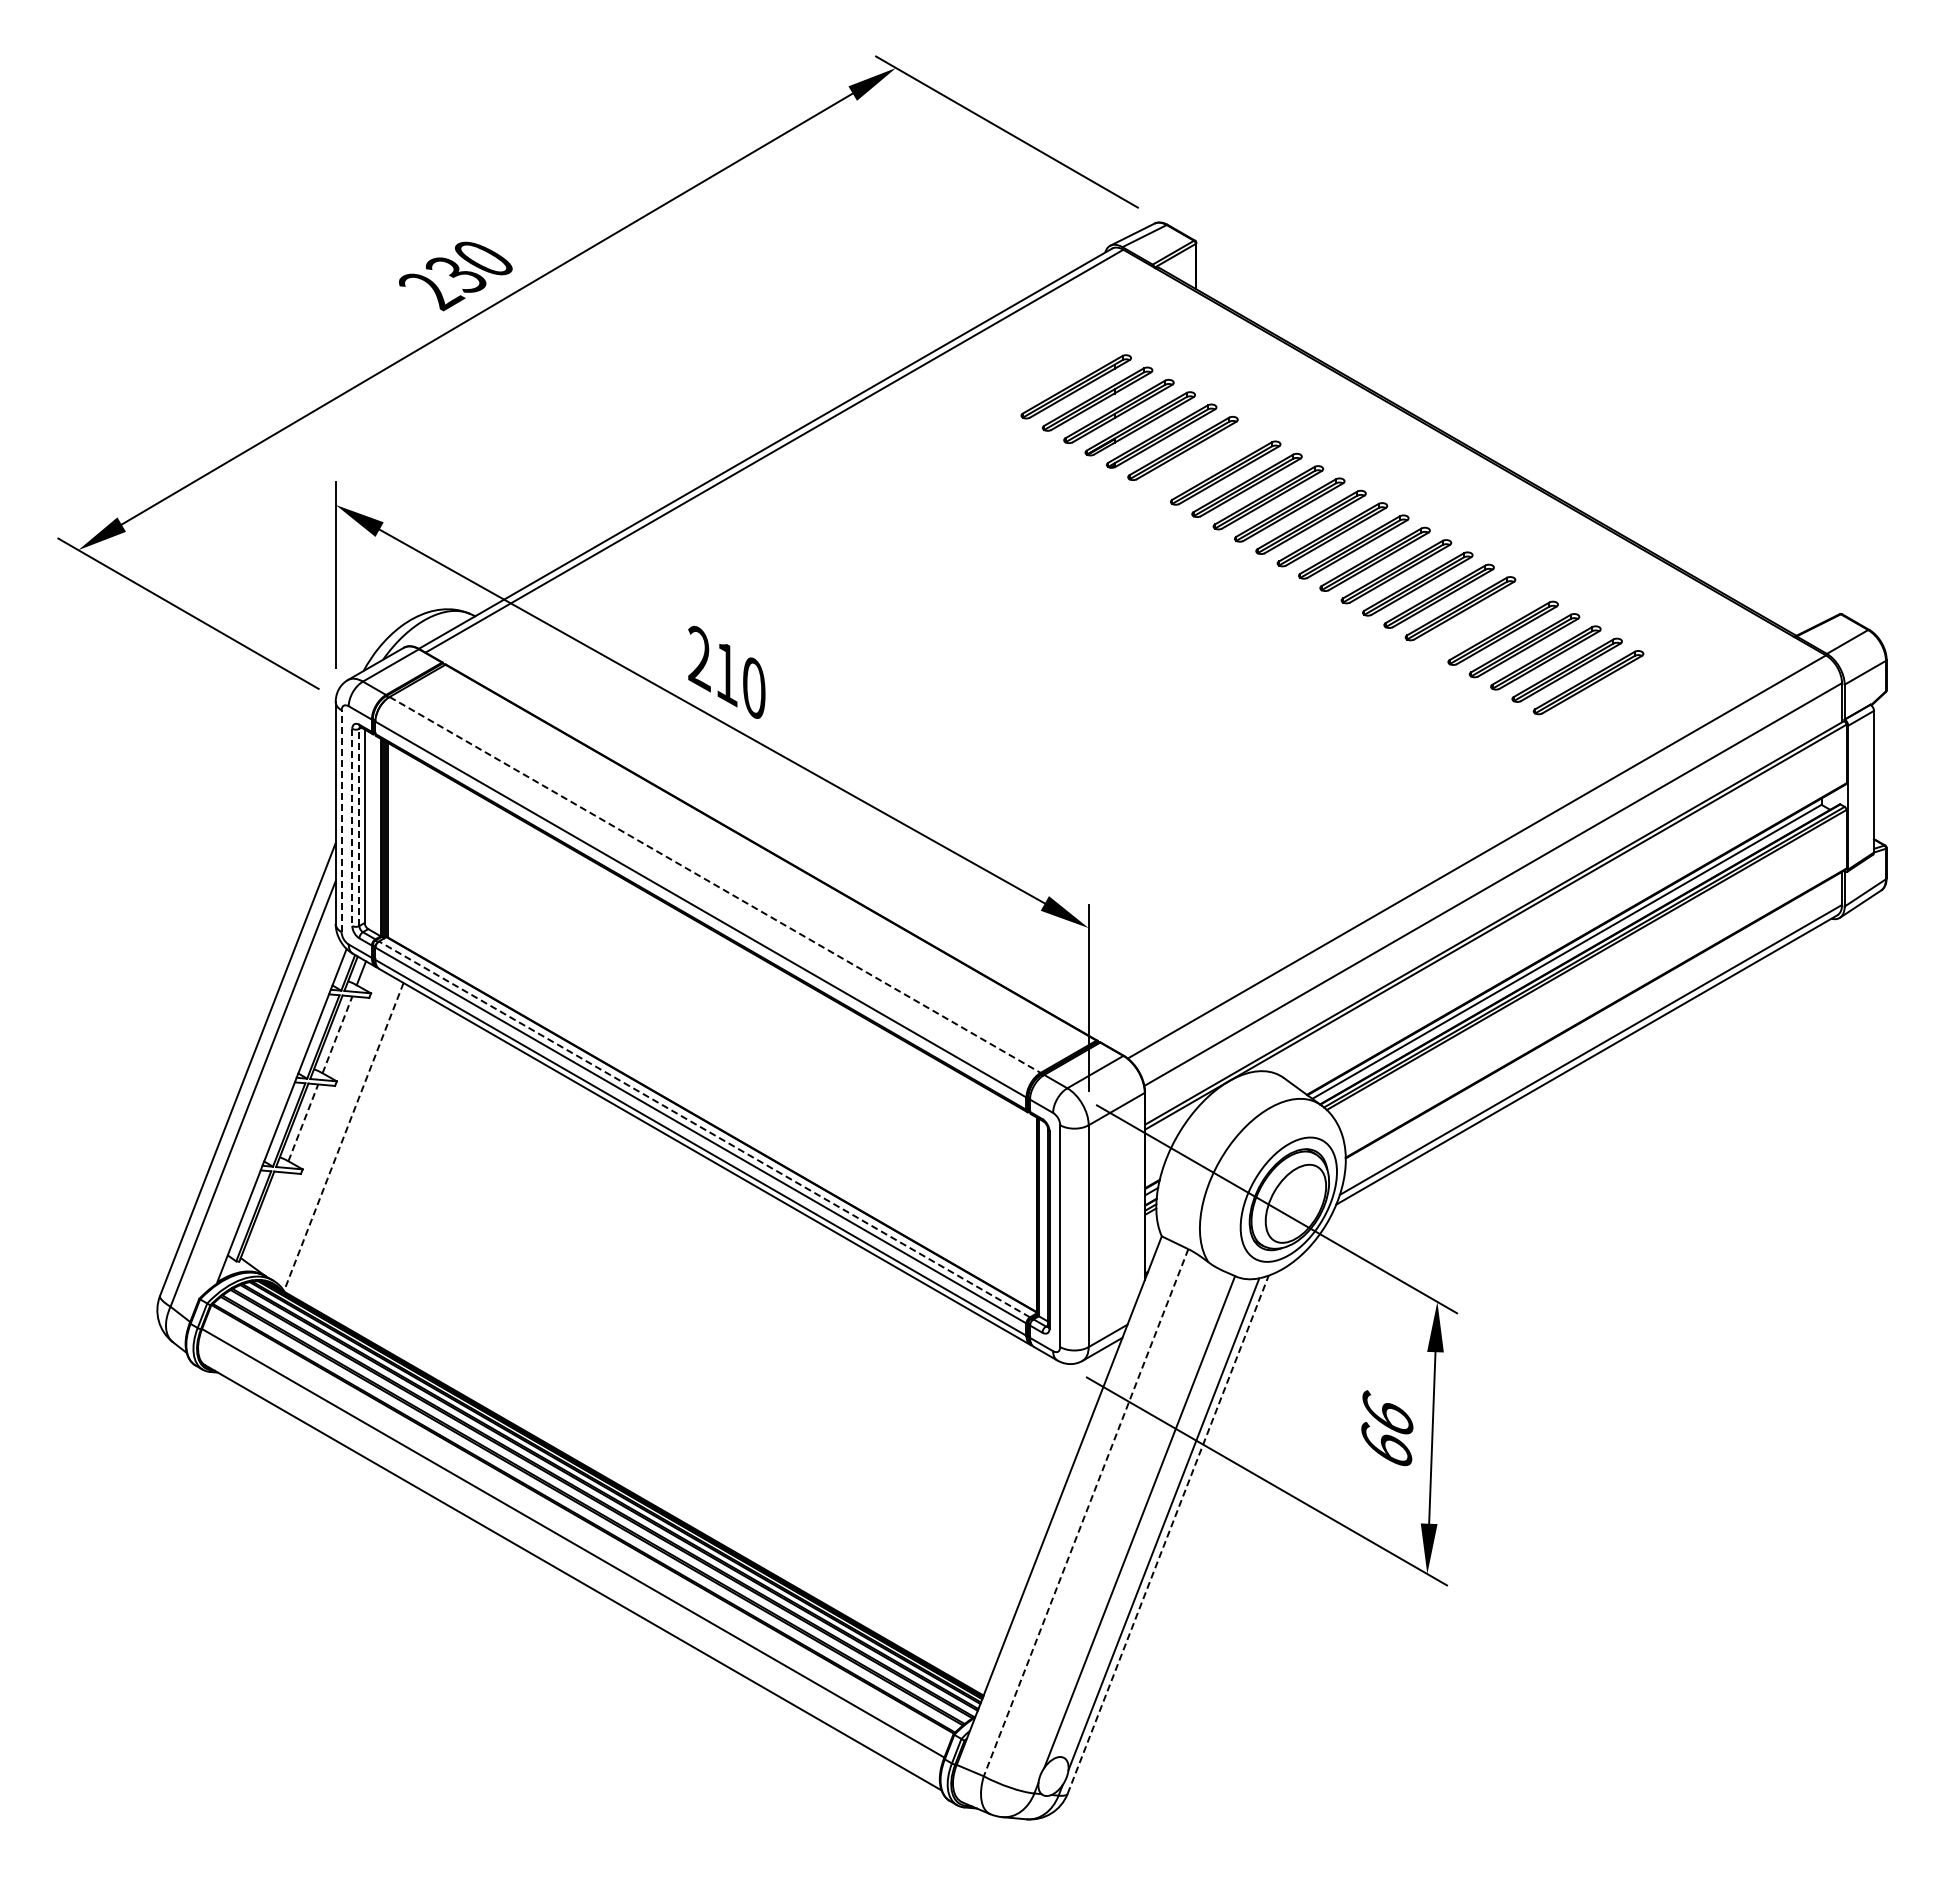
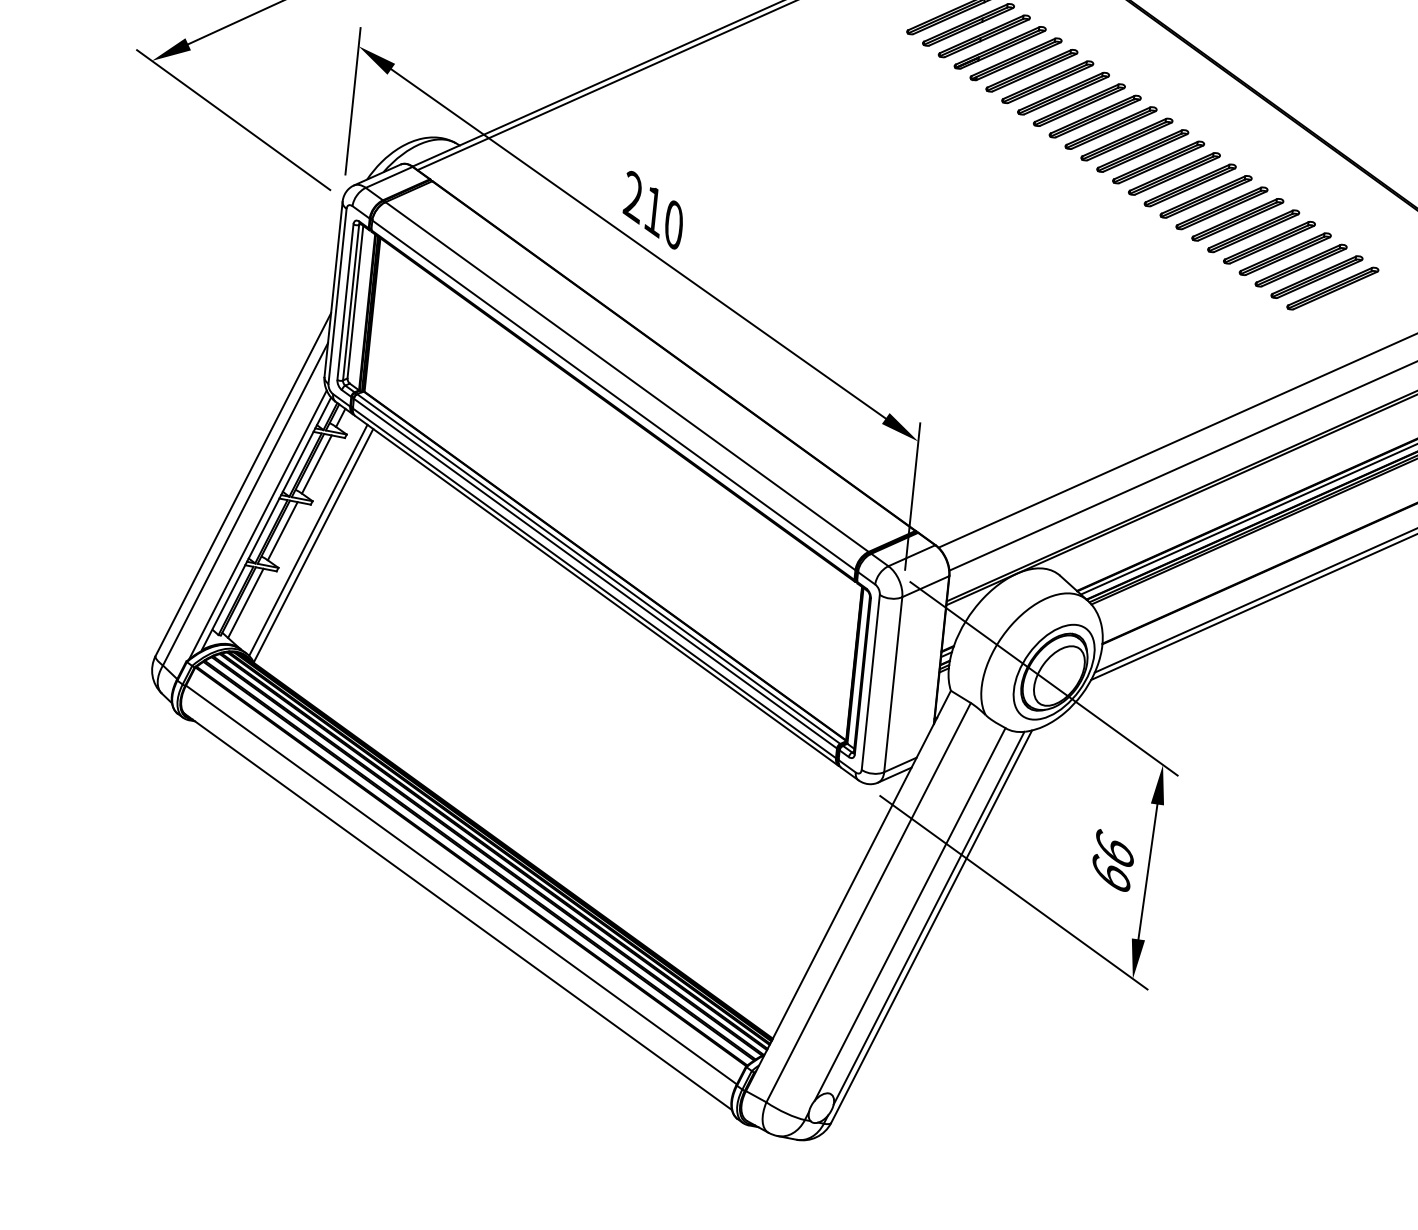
part: (1203, 460) -> (1047, 81), added
part: (1481, 620) -> (1253, 230), added
line: (341, 821) -> (337, 296), dashed -> solid
line: (352, 827) -> (345, 302), dashed -> solid
line: (359, 827) -> (351, 302), dashed -> solid
line: (715, 884) -> (627, 376), dashed -> solid
line: (337, 1034) -> (316, 464), dashed -> solid
line: (271, 1117) -> (258, 524), added
line: (303, 1122) -> (282, 530), dashed -> solid
line: (704, 1129) -> (598, 569), dashed -> solid
line: (336, 1130) -> (308, 539), added
line: (343, 1137) -> (313, 546), dashed -> solid
line: (266, 1217) -> (245, 602), added
line: (1086, 1512) -> (868, 902), dashed -> solid
line: (1168, 1534) -> (931, 926), dashed -> solid

